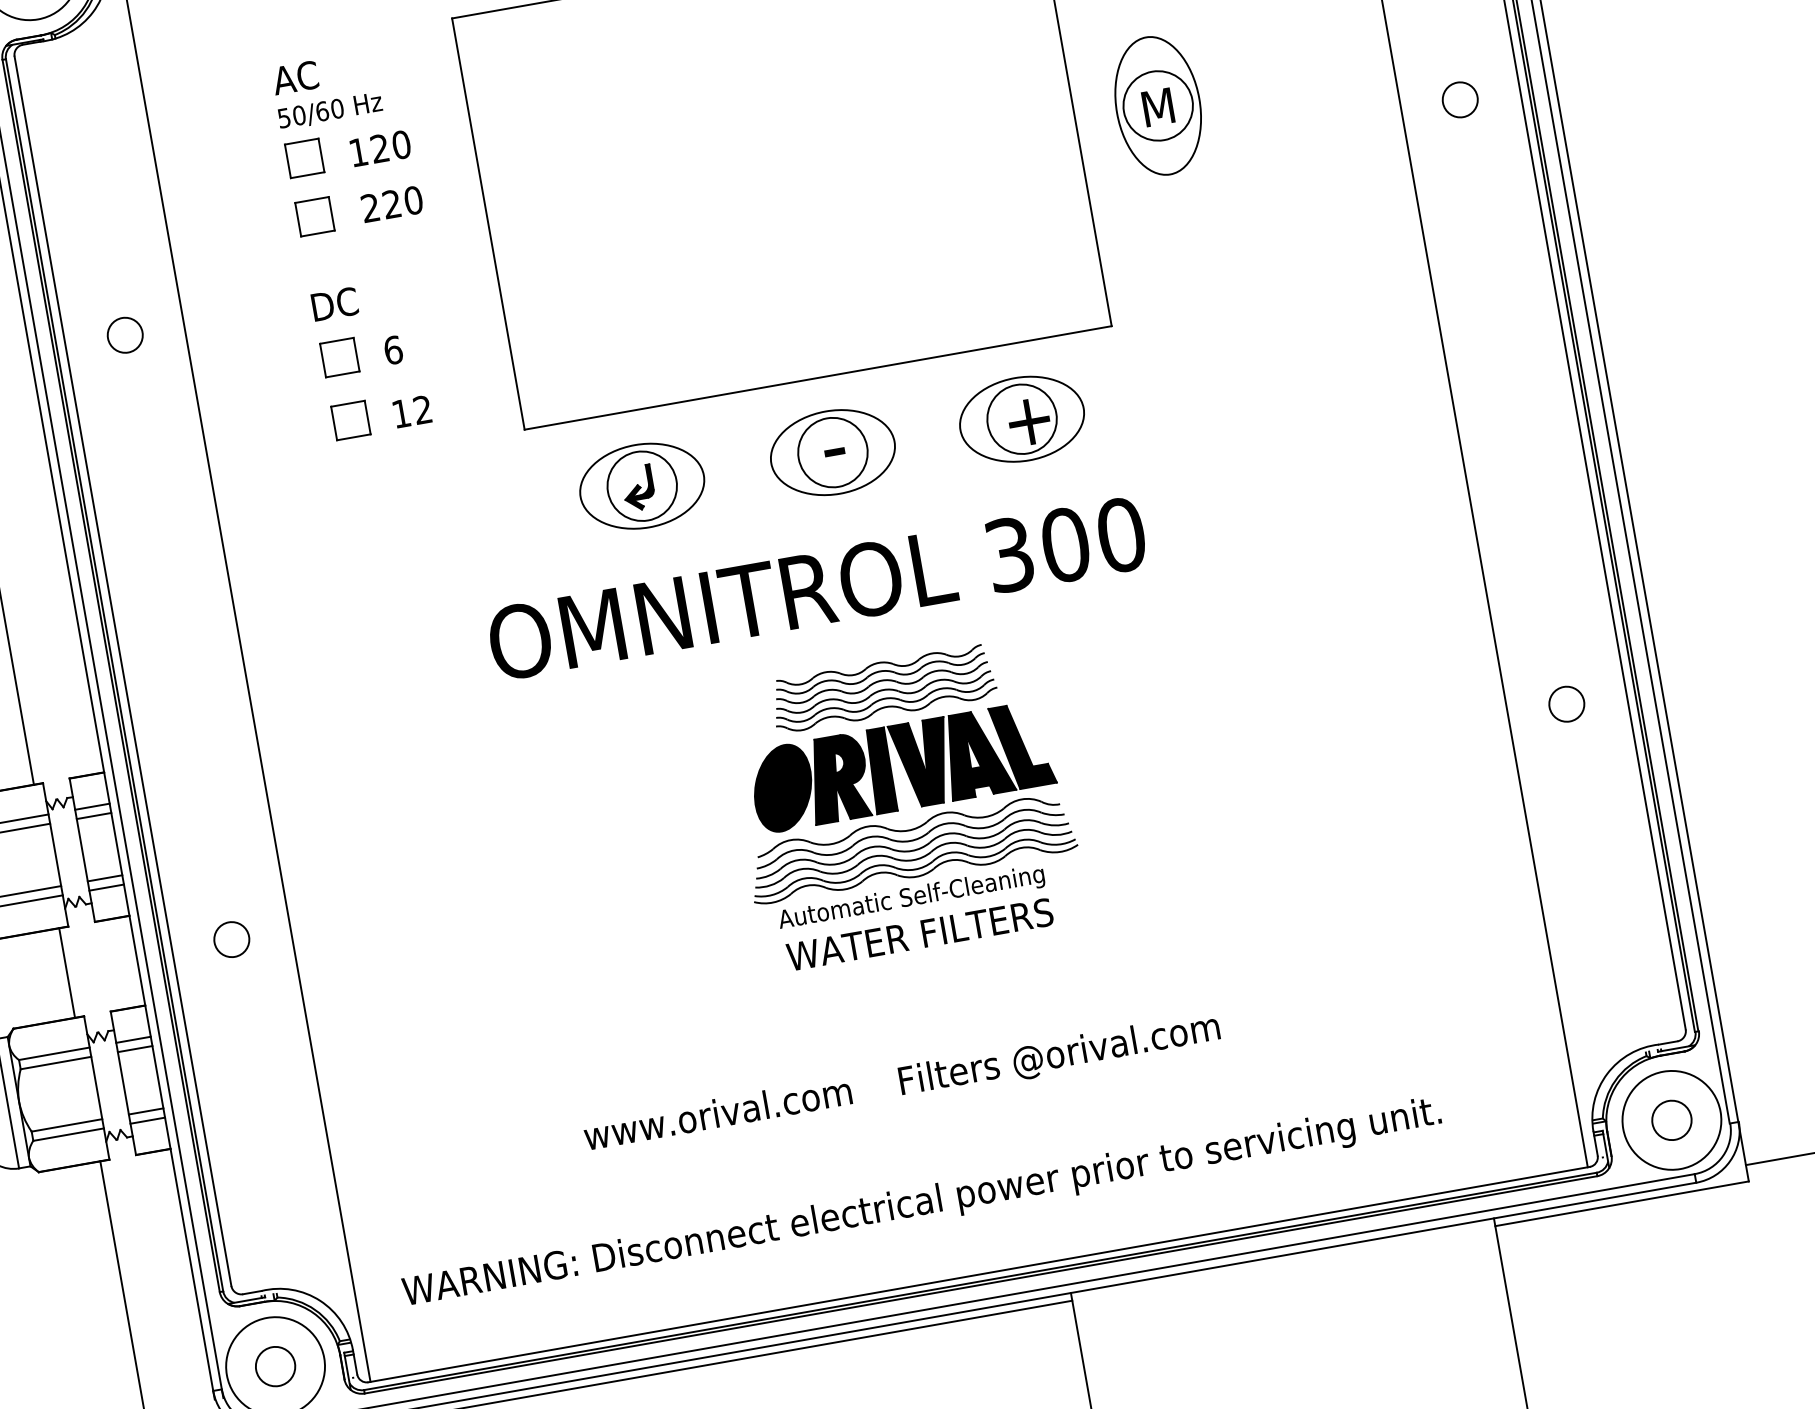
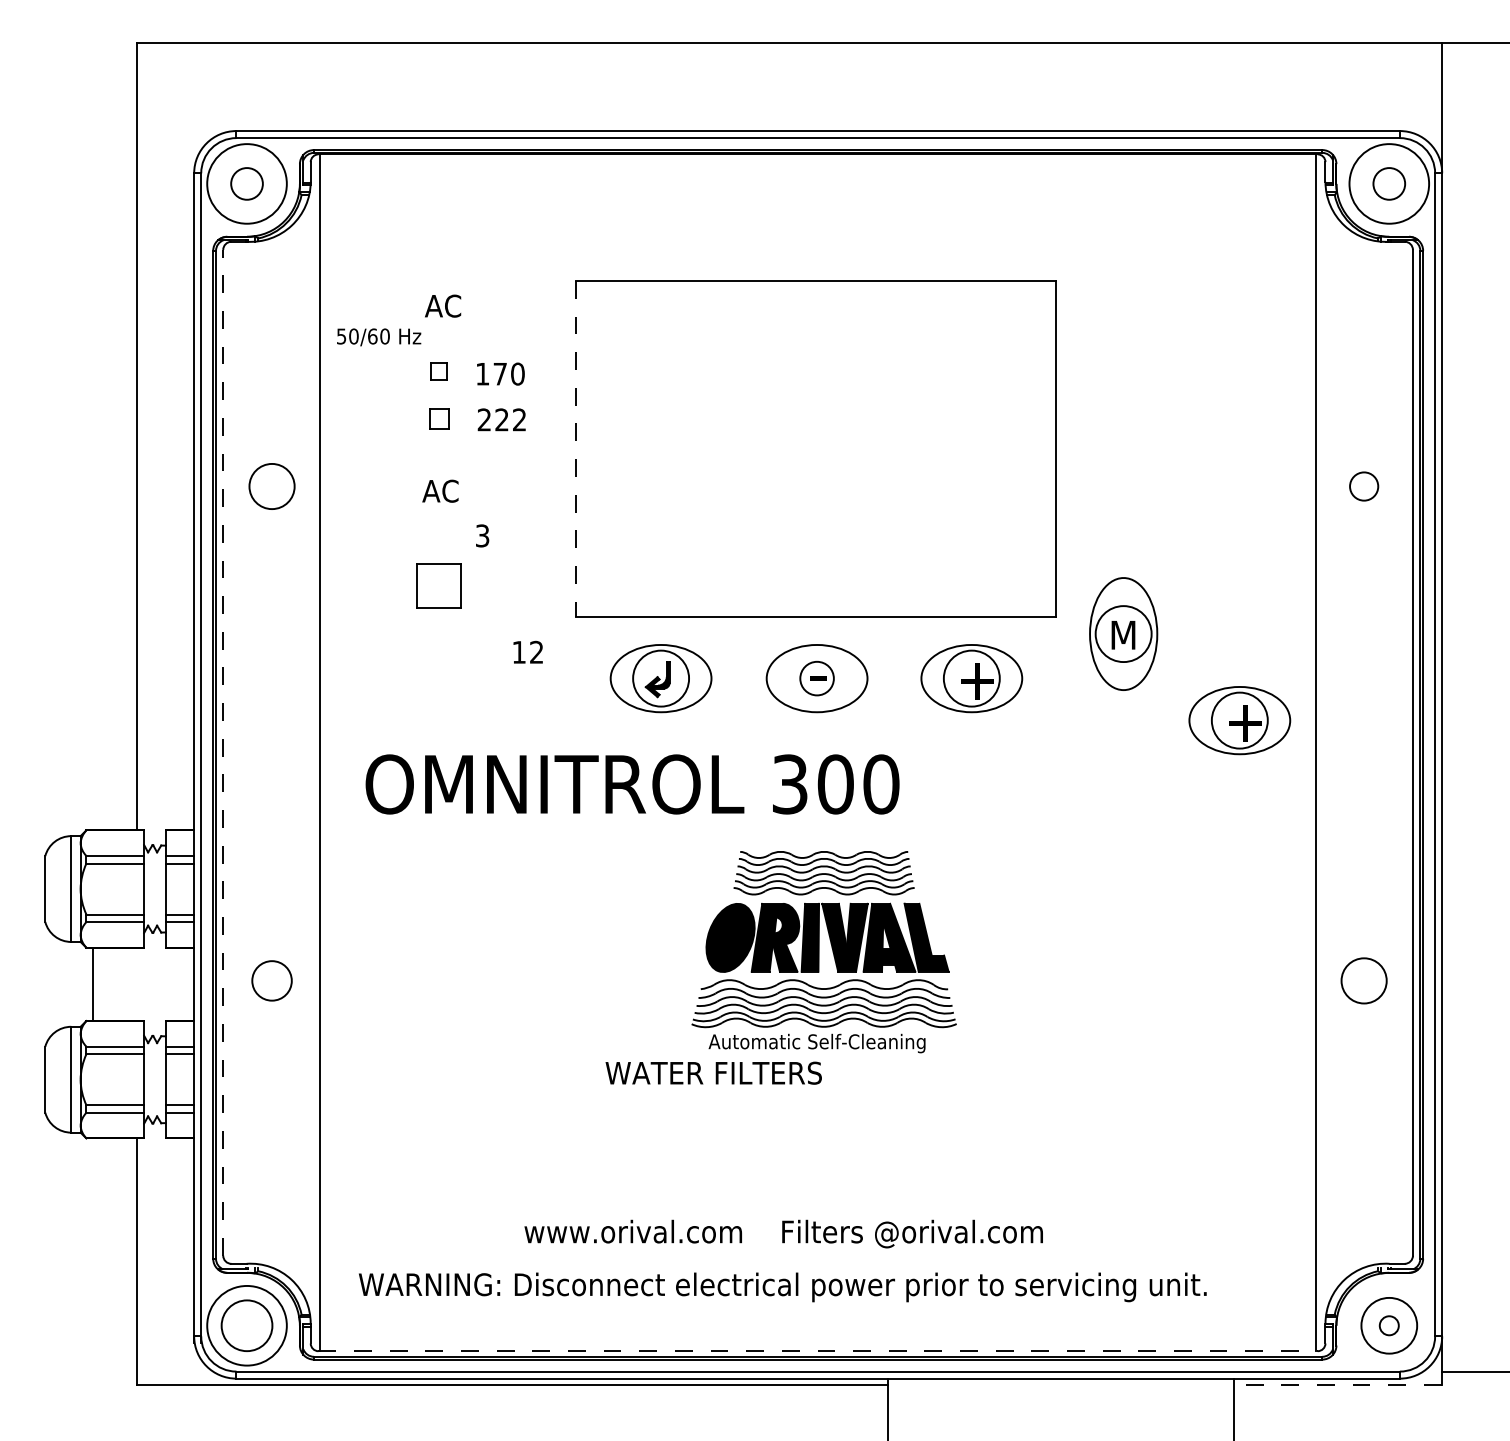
part: (1157, 105) -> (1123, 633), moved
text: (330, 111) -> (379, 337), moved
text: (378, 148) -> (499, 373), 120 -> 170
part: (303, 158) -> (438, 371), size x0.6
text: (413, 200) -> (519, 419), 220 -> 222
part: (314, 216) -> (438, 418), size x0.7
line: (488, 224) -> (575, 449), solid -> dashed
text: (333, 303) -> (441, 490), DC -> AC
circle: (124, 335) -> (271, 486), size x1.6
text: (393, 349) -> (482, 535), 6 -> 3
part: (339, 358) -> (438, 534), removed
text: (411, 410) -> (527, 651), moved
part: (1358, 412) -> (1239, 720), added
part: (350, 420) -> (438, 585), size x1.6
circle: (833, 452) -> (817, 678), size x0.6
text: (817, 588) -> (632, 784), moved
line: (123, 670) -> (223, 752), solid -> dashed
circle: (1567, 703) -> (1364, 980), size x1.6
text: (919, 933) -> (713, 1072), moved
circle: (231, 939) -> (271, 980), size x1.4
line: (66, 973) -> (92, 984), moved
text: (901, 1083) -> (783, 1233), moved
circle: (1672, 1120) -> (1389, 1325), size x0.6
circle: (1672, 1120) -> (1389, 1325), size x0.7
line: (1622, 1203) -> (1338, 1384), solid -> dashed
line: (979, 1274) -> (818, 1351), solid -> dashed
circle: (274, 1366) -> (246, 1325), size x1.6

